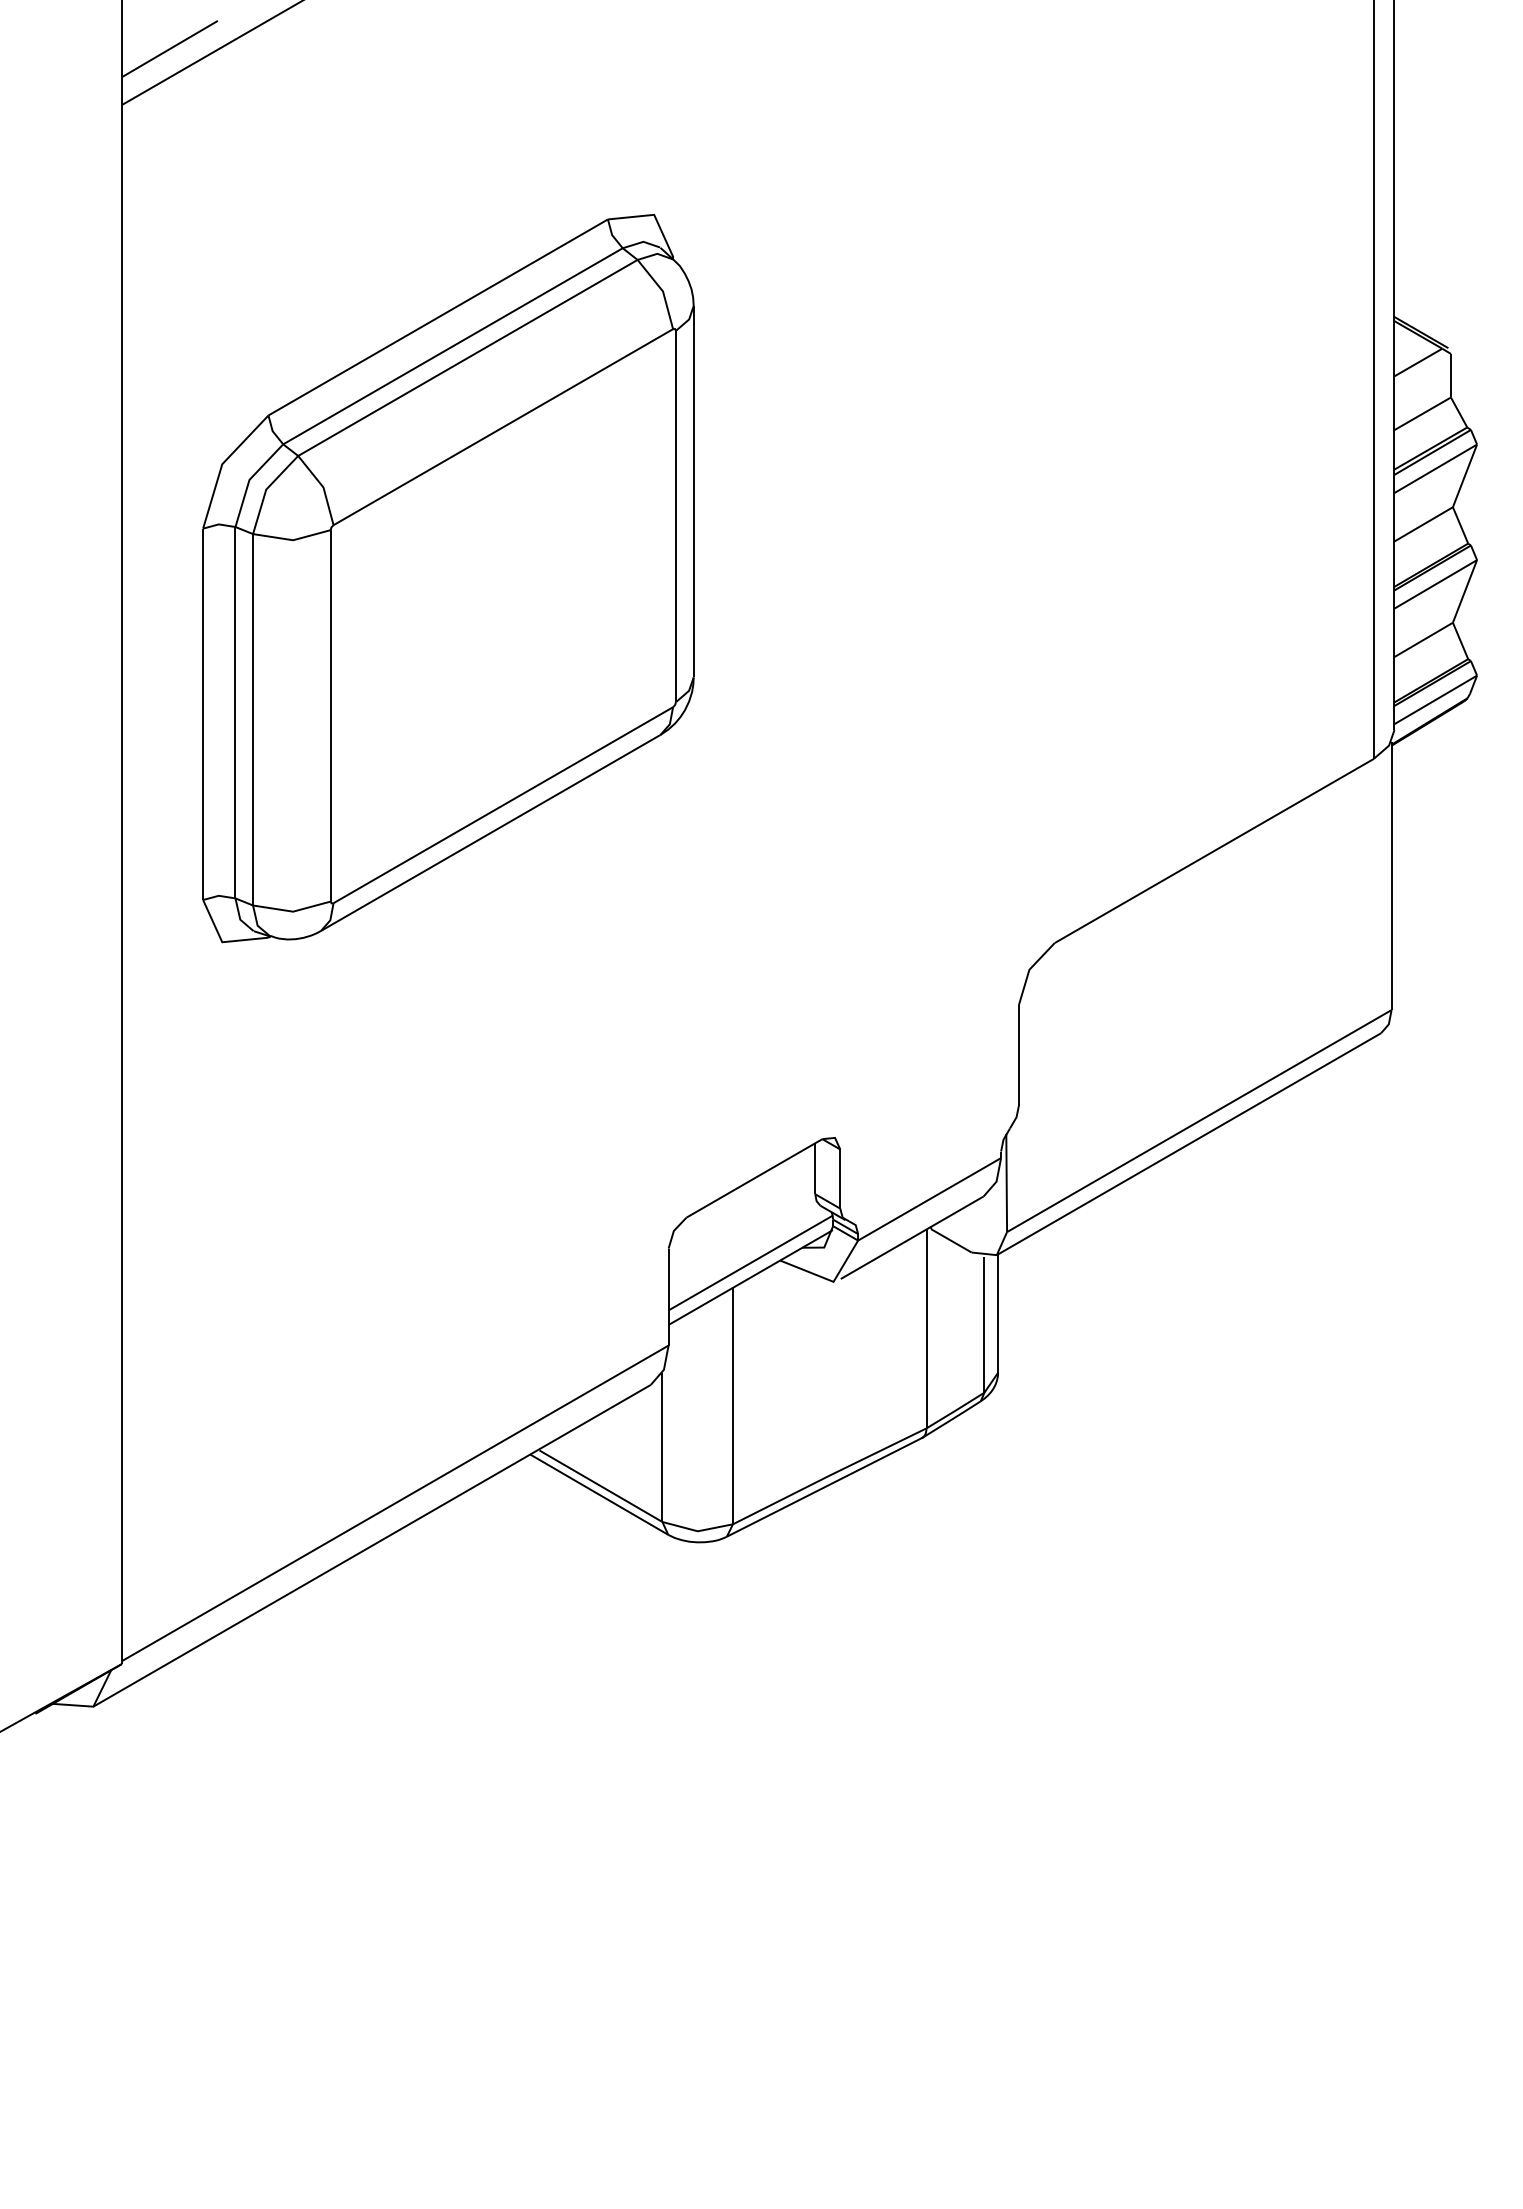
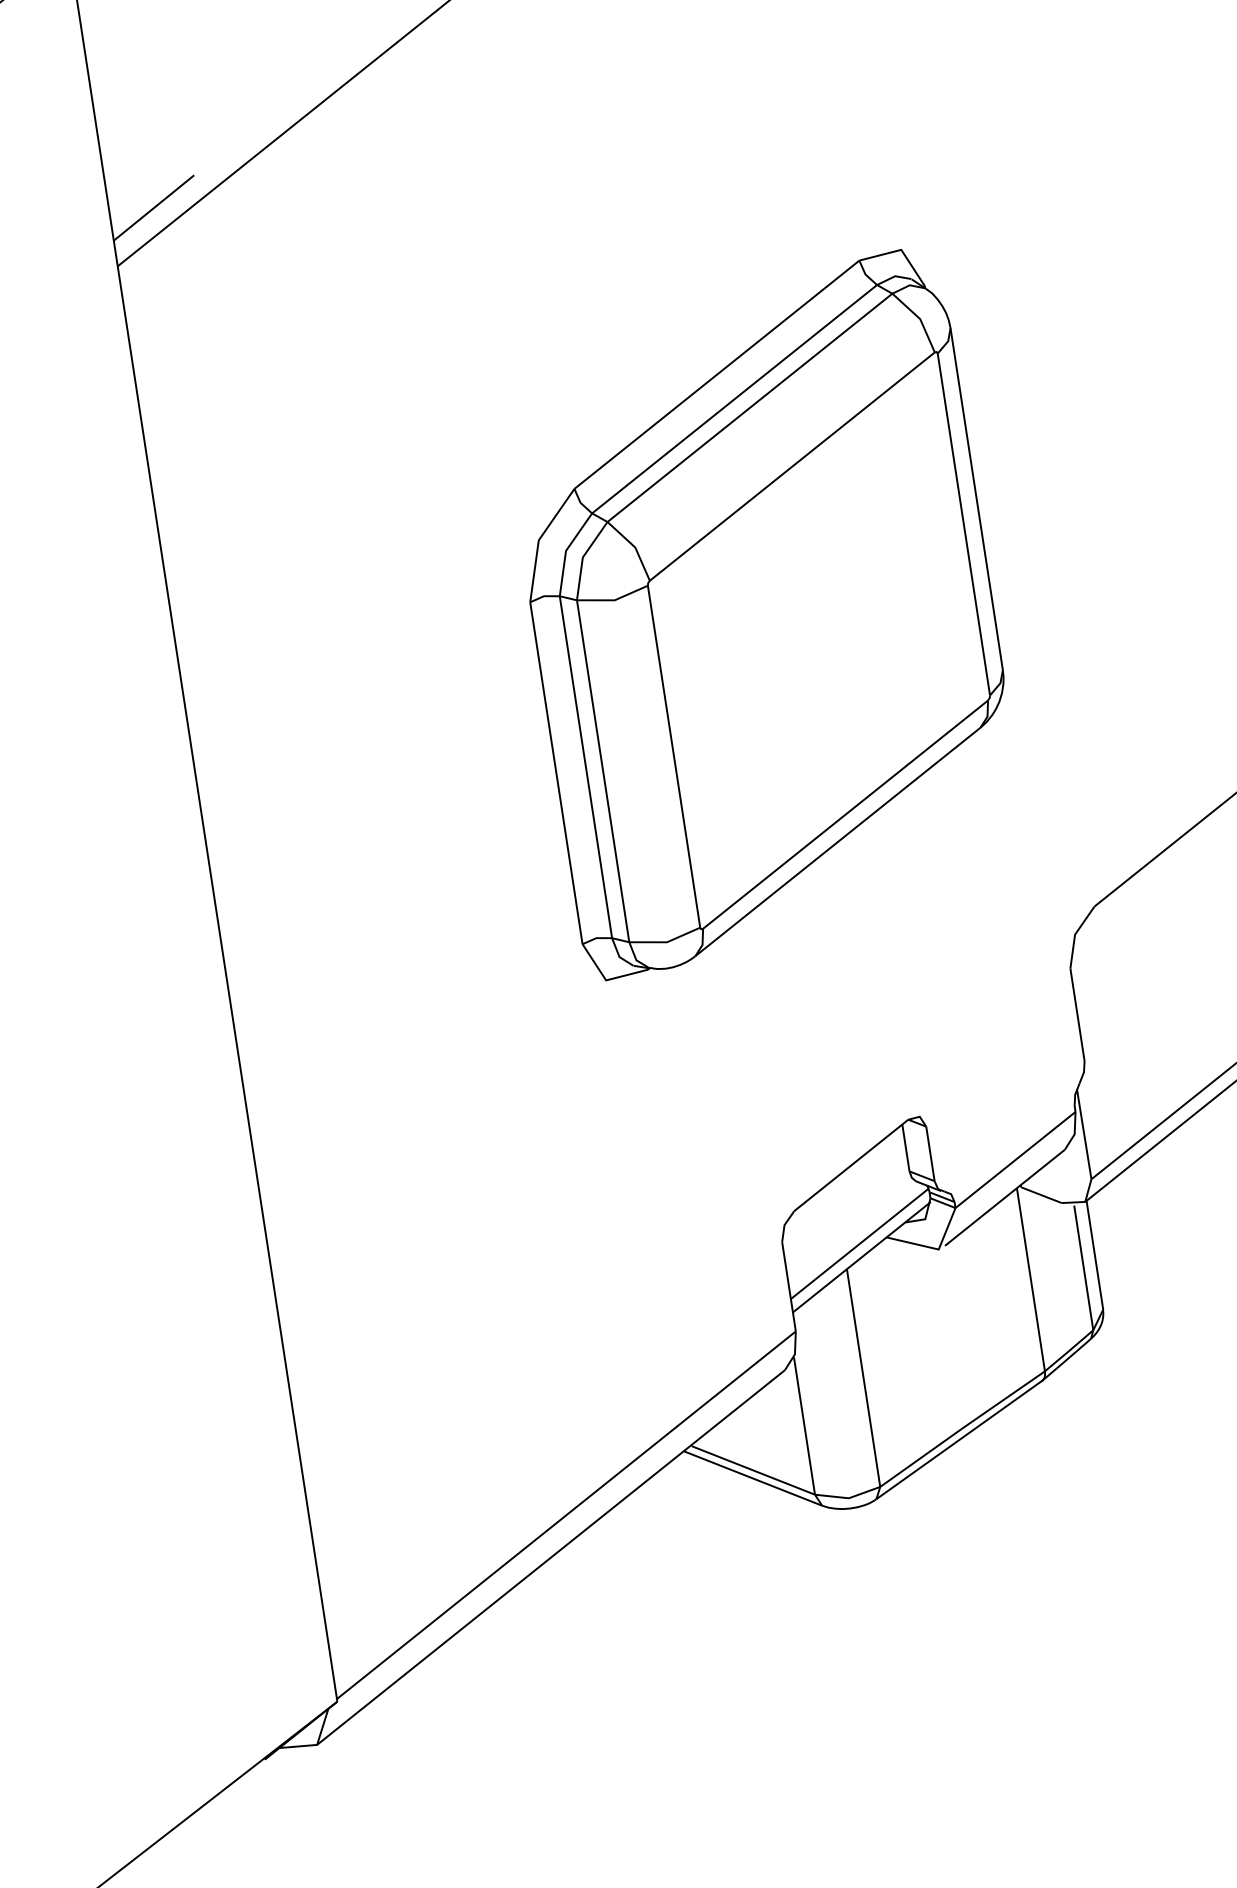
part: (448, 578) -> (763, 613), moved

